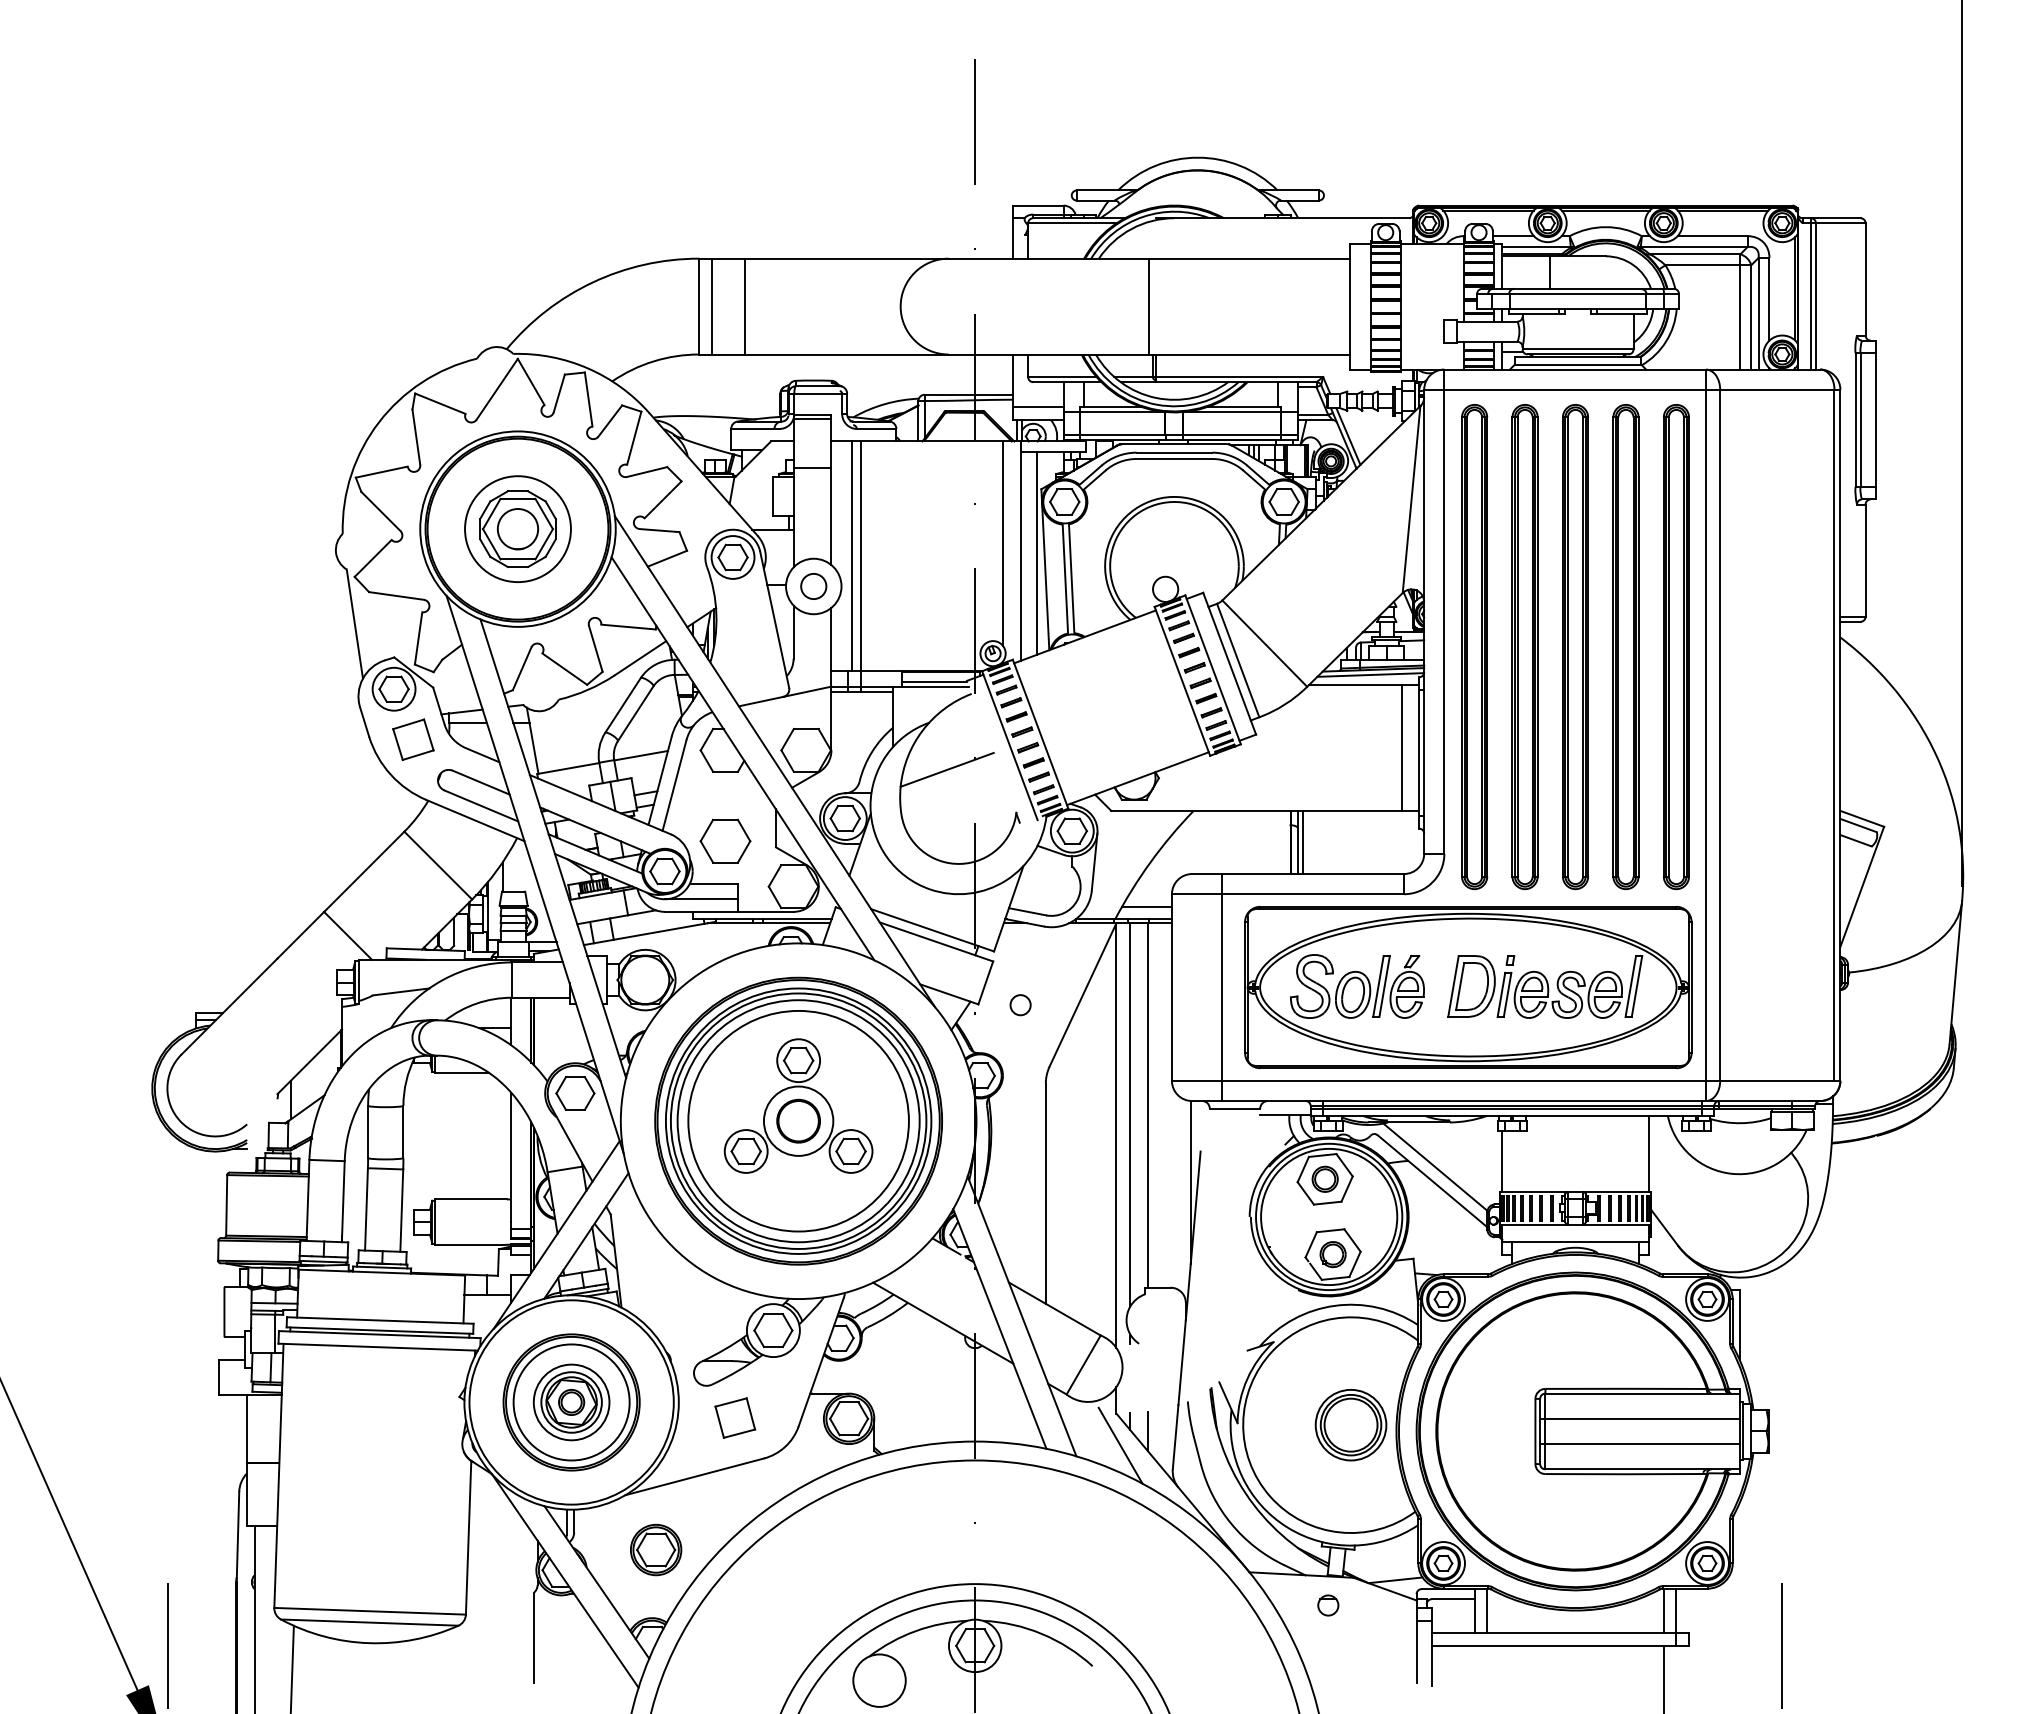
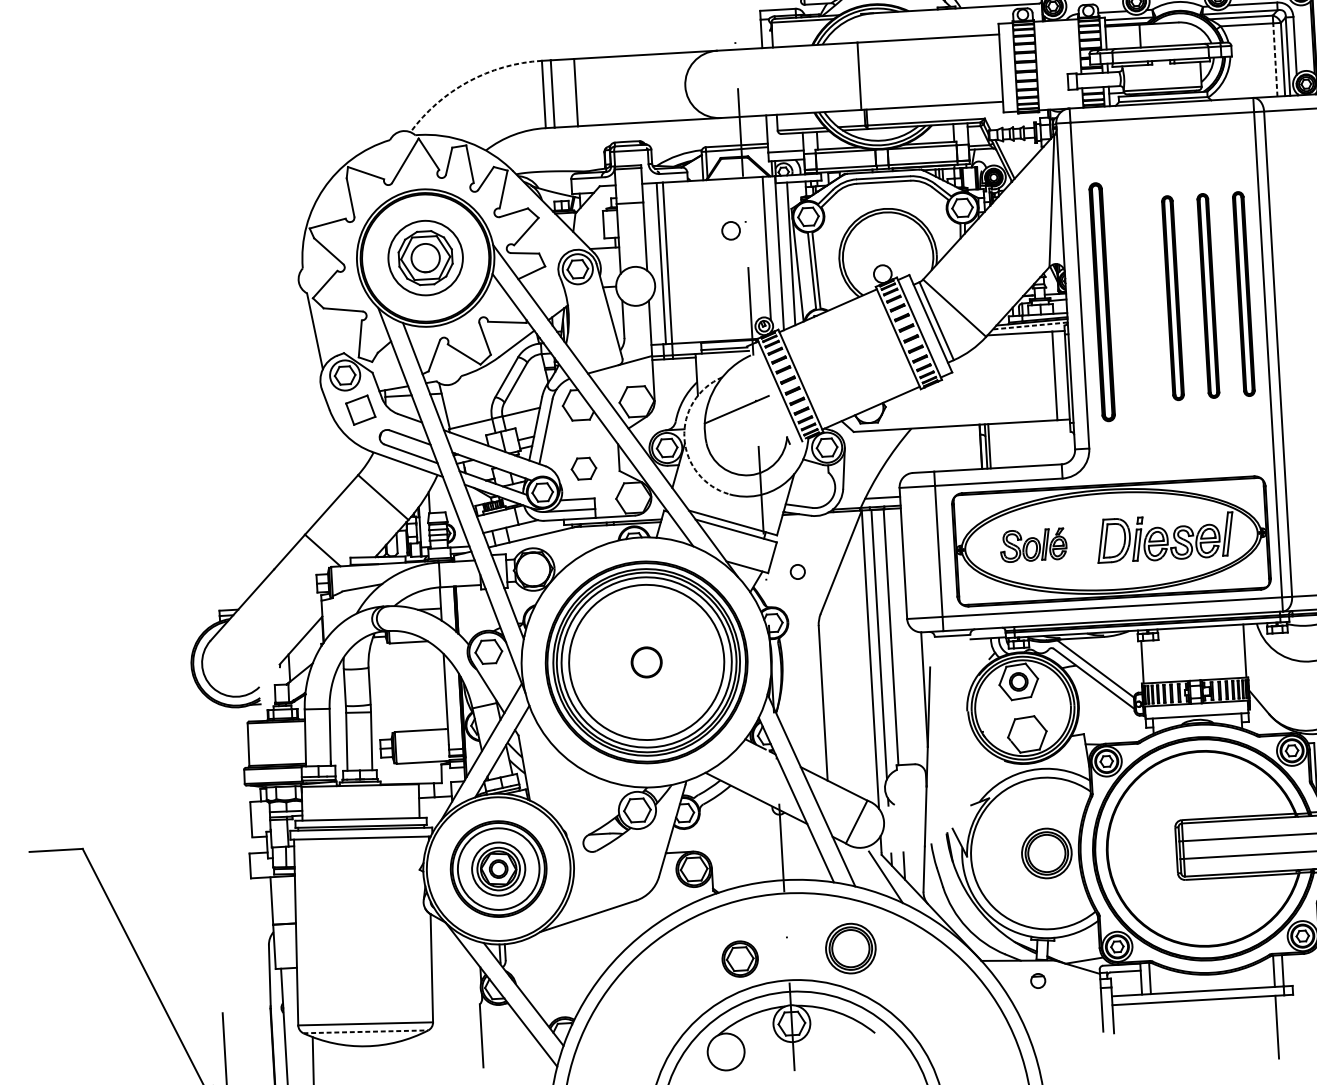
arc: (592, 282) -> (468, 81), solid -> dashed
line: (1740, 316) -> (1275, 59), solid -> dashed
circle: (813, 586) -> (730, 230), moved
part: (1625, 646) -> (1208, 295), size x0.6
part: (1474, 647) -> (1102, 302), size x0.7
part: (1524, 647) -> (1137, 300), removed
part: (1575, 647) -> (1172, 298), size x0.6
part: (1676, 647) -> (1243, 294), size x0.6
line: (1370, 675) -> (1030, 326), solid -> dashed
arc: (870, 806) -> (684, 438), solid -> dashed
part: (725, 840) -> (583, 468), size x0.7
part: (1357, 986) -> (1033, 545), size x0.7
part: (798, 1105) -> (645, 651), removed
part: (1332, 1254) -> (1026, 734), removed
part: (735, 1417) -> (614, 873), removed
part: (1064, 1544) -> (850, 948), added
part: (656, 1549) -> (740, 958), moved
line: (369, 1622) -> (365, 1031), solid -> dashed

